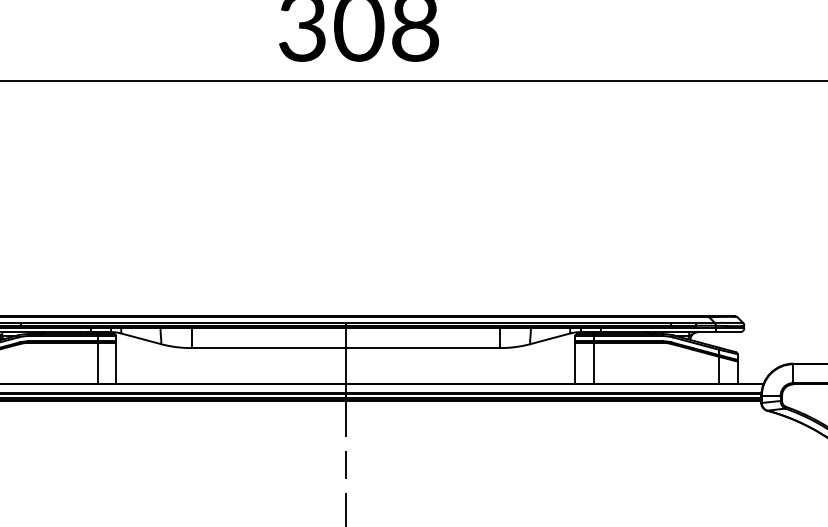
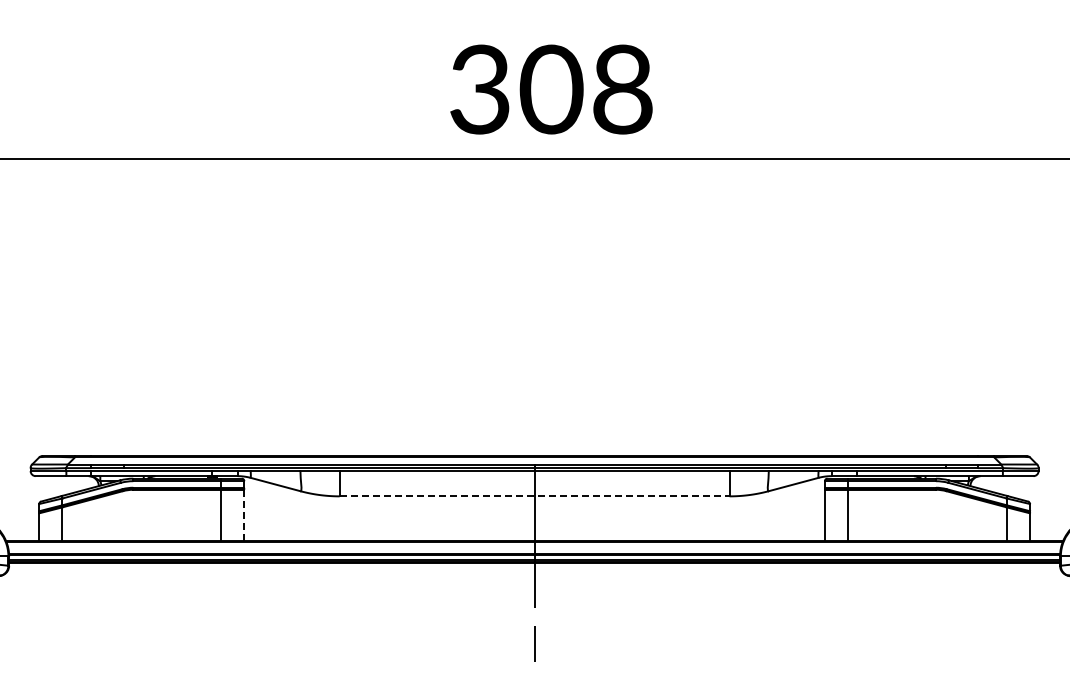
line: (345, 348) -> (534, 496), solid -> dashed
line: (116, 363) -> (244, 515), solid -> dashed

